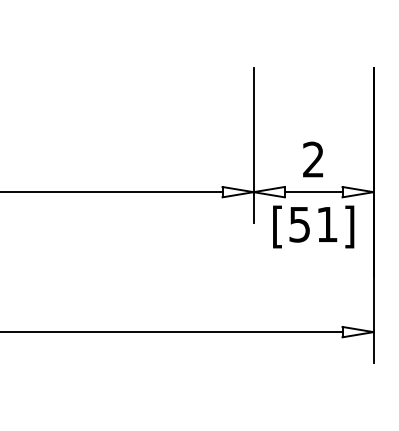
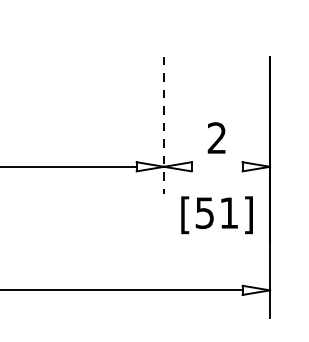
line: (253, 145) -> (164, 125), solid -> dashed
line: (313, 192) -> (216, 167), removed
text: (313, 226) -> (216, 214), moved

